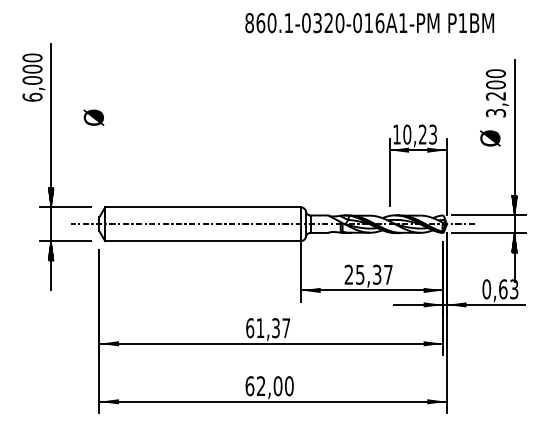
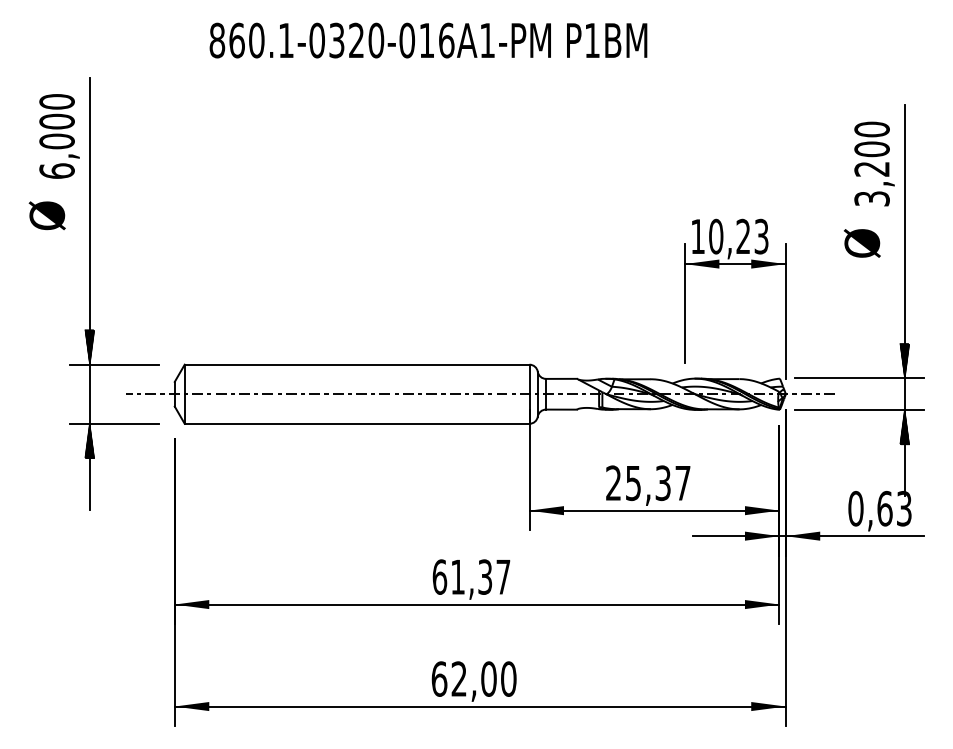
text: (369, 23) -> (428, 41), moved
text: (93, 117) -> (46, 215), moved

